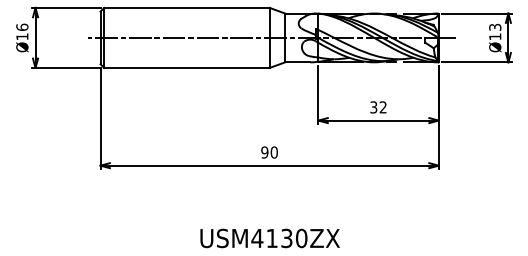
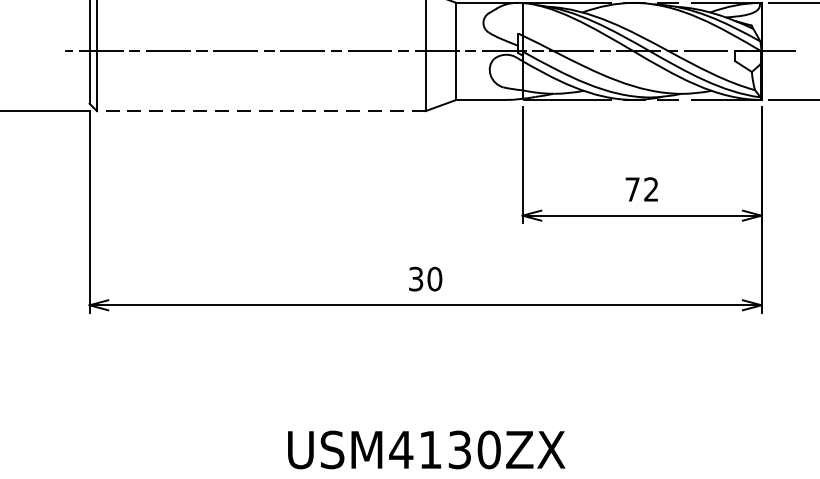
line: (186, 68) -> (260, 112), solid -> dashed
text: (373, 107) -> (632, 189), 32 -> 72
text: (264, 152) -> (415, 279), 90 -> 30

